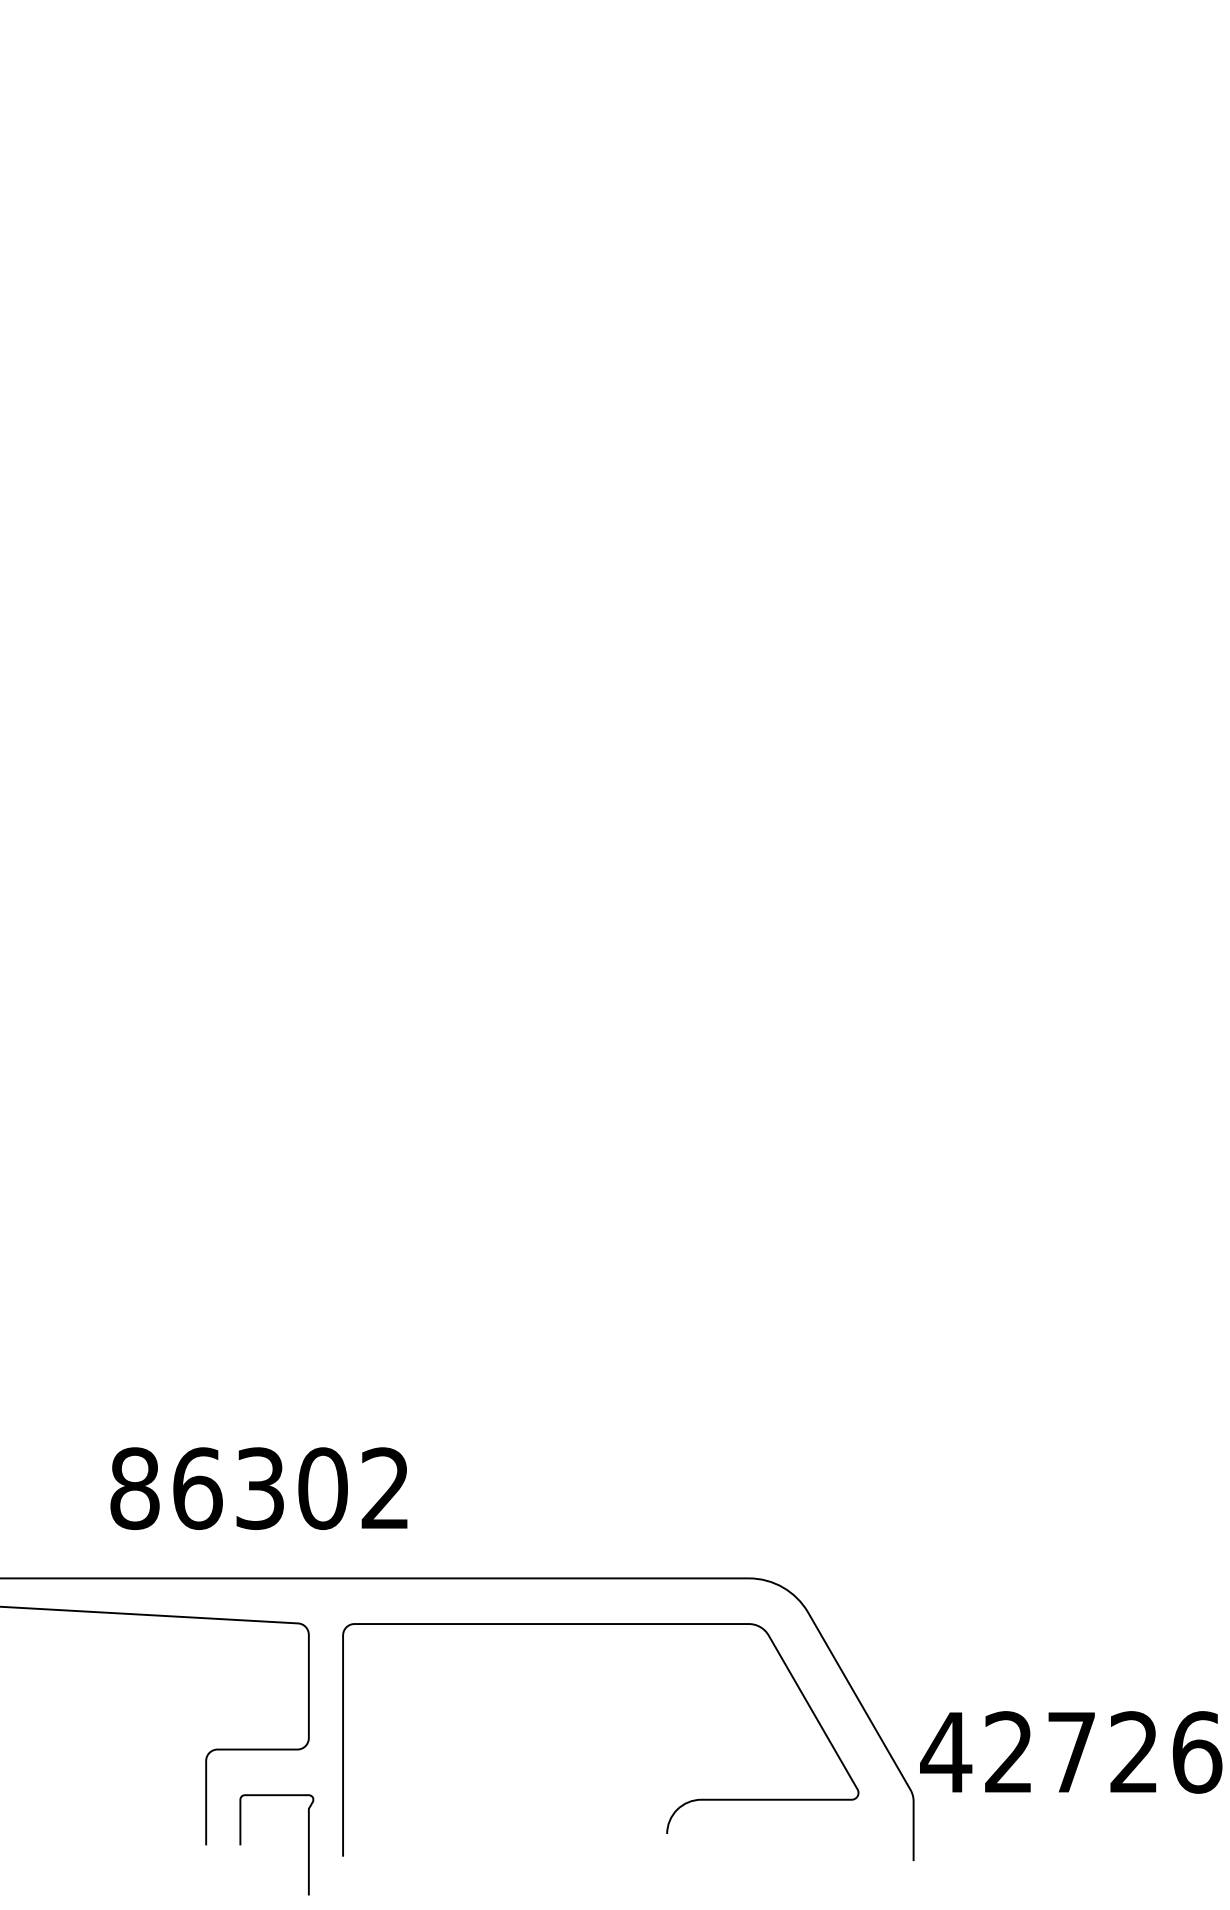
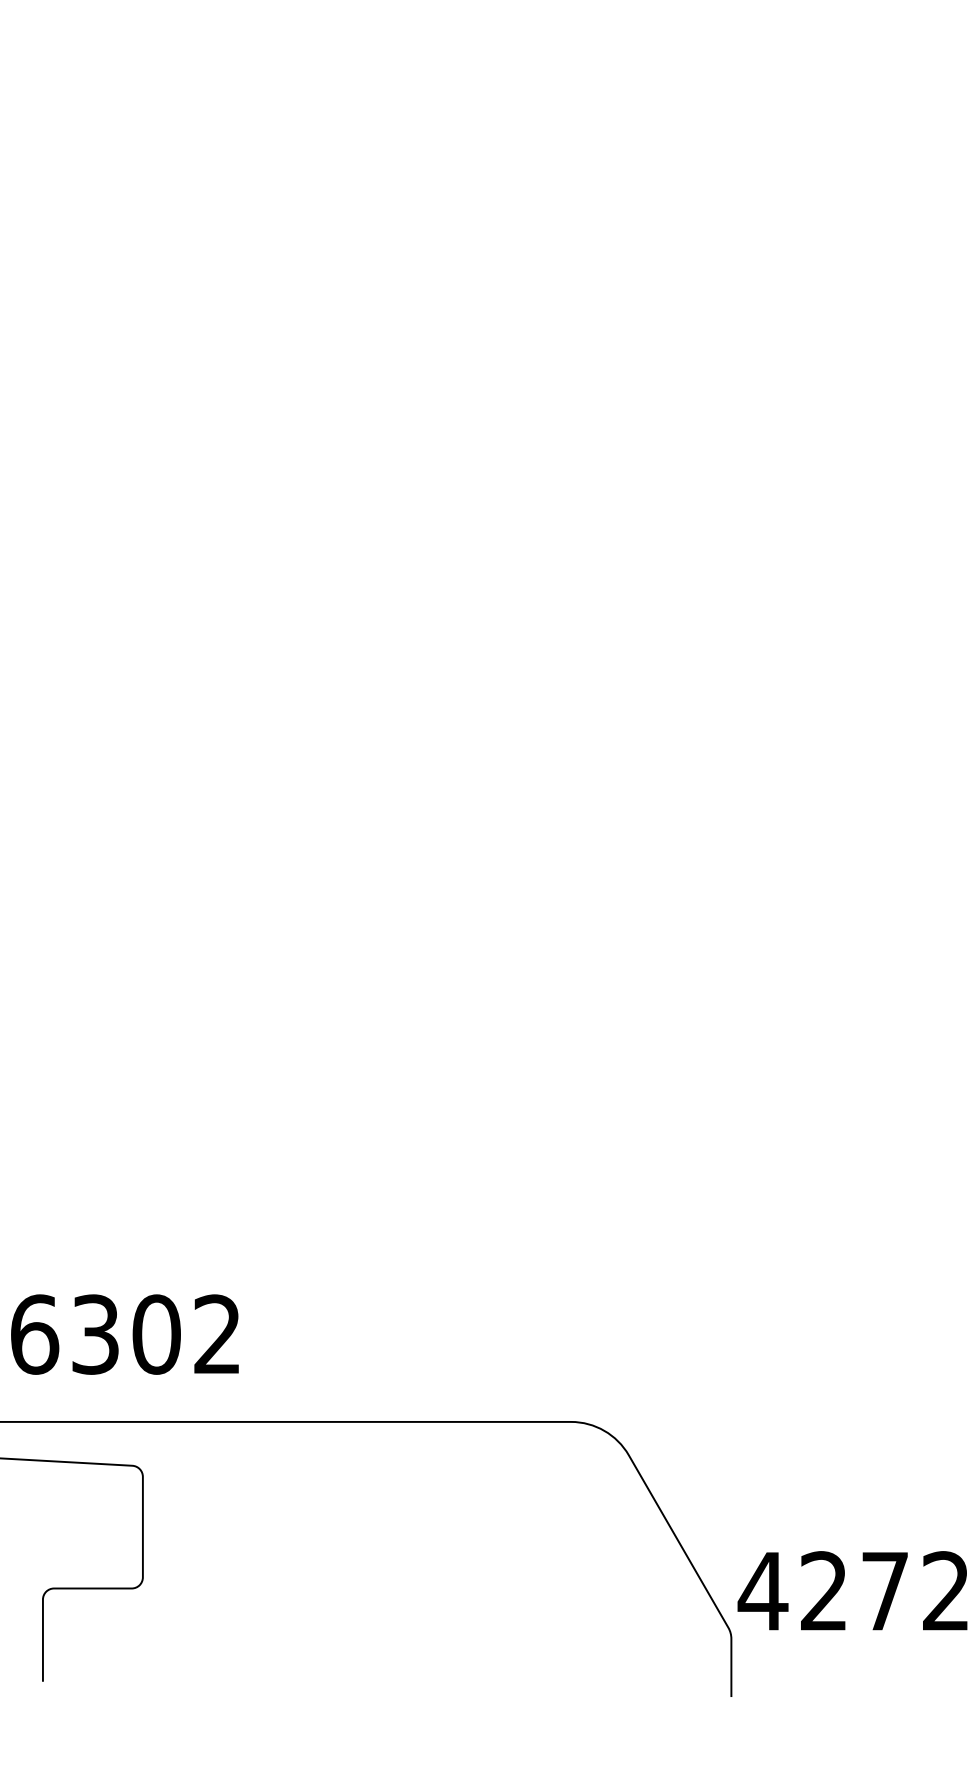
curve: (673, 1812) -> (497, 1649), removed
curve: (308, 1844) -> (142, 1680), removed

